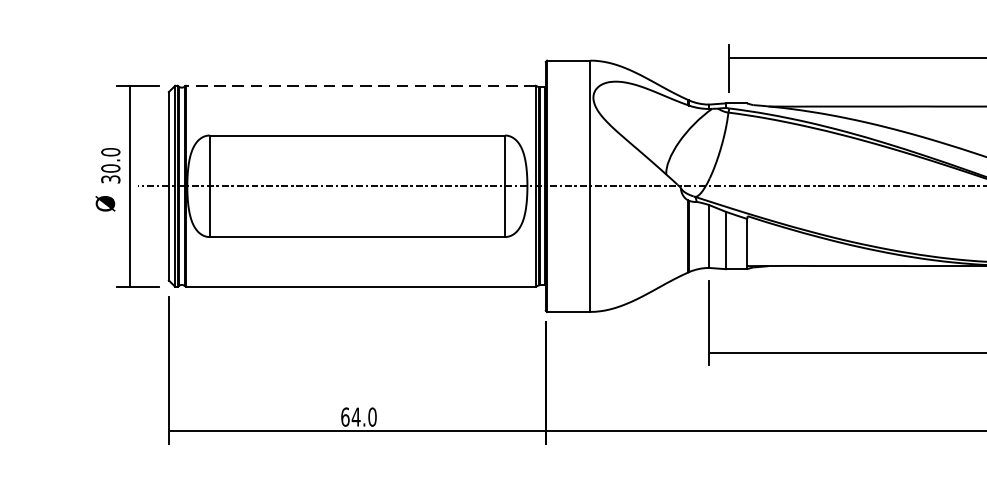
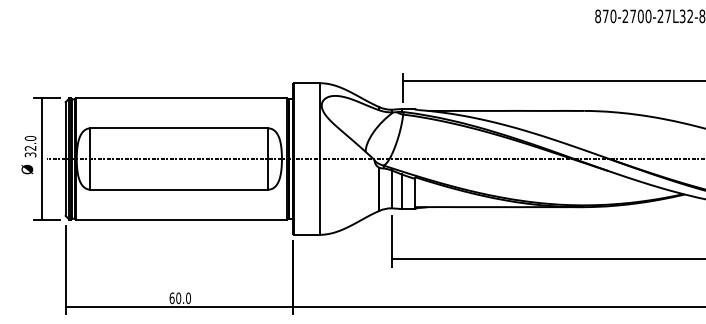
line: (360, 85) -> (181, 98), dashed -> solid
text: (110, 167) -> (30, 147), 30.0 -> 32.0
text: (355, 417) -> (178, 298), 64.0 -> 60.0

